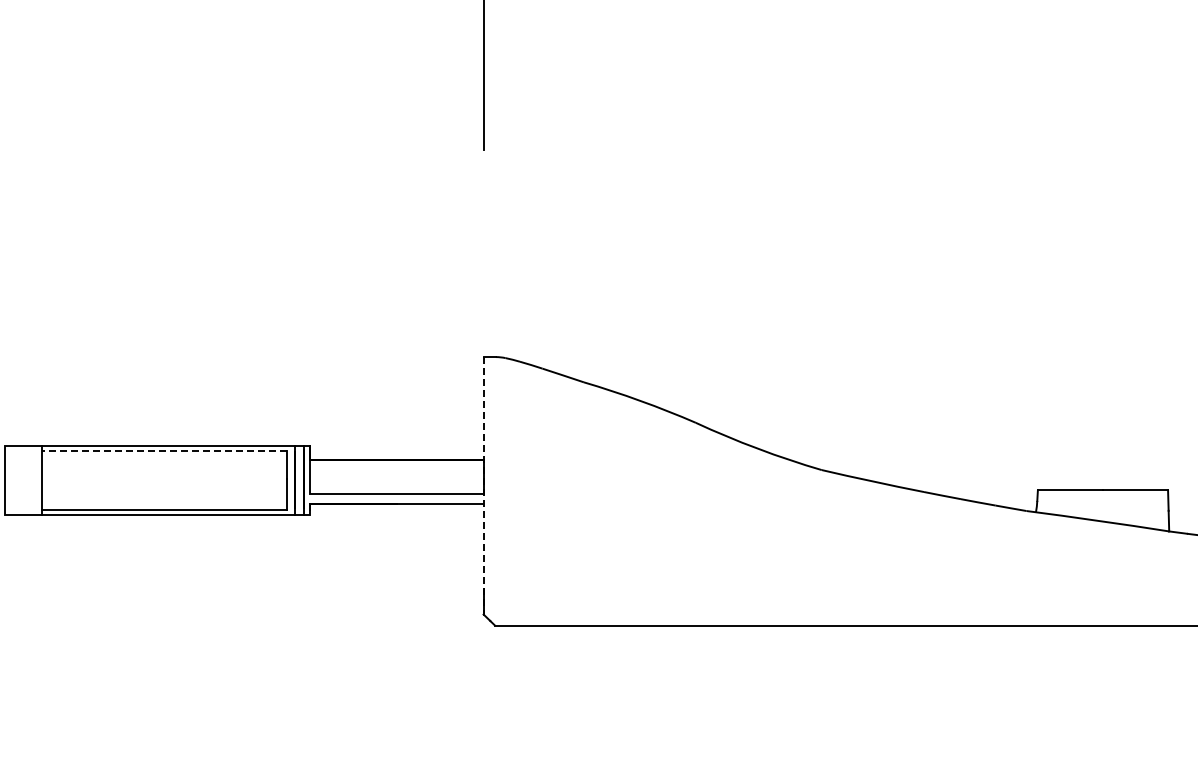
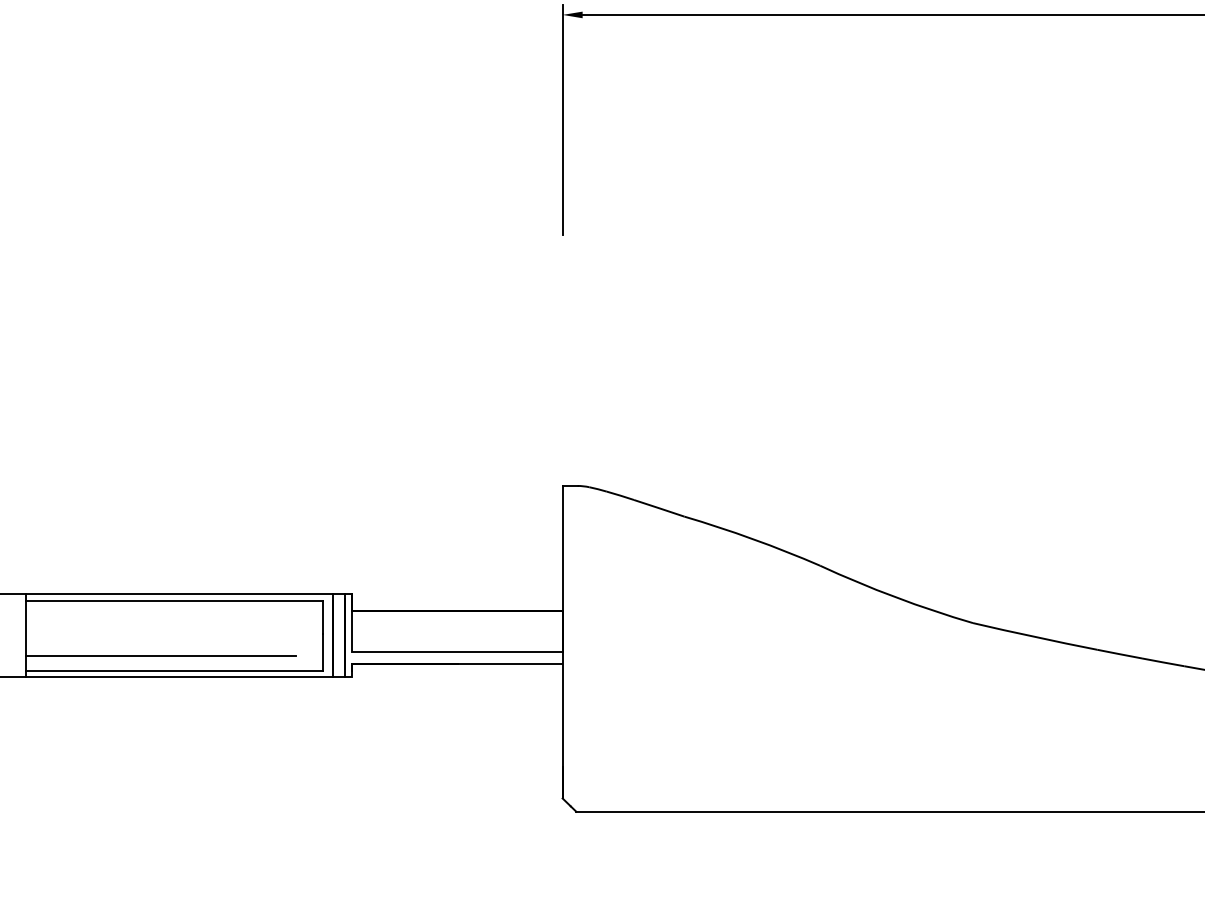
line: (163, 451) -> (174, 600), dashed -> solid
line: (483, 485) -> (562, 641), dashed -> solid
line: (152, 496) -> (160, 655), added

